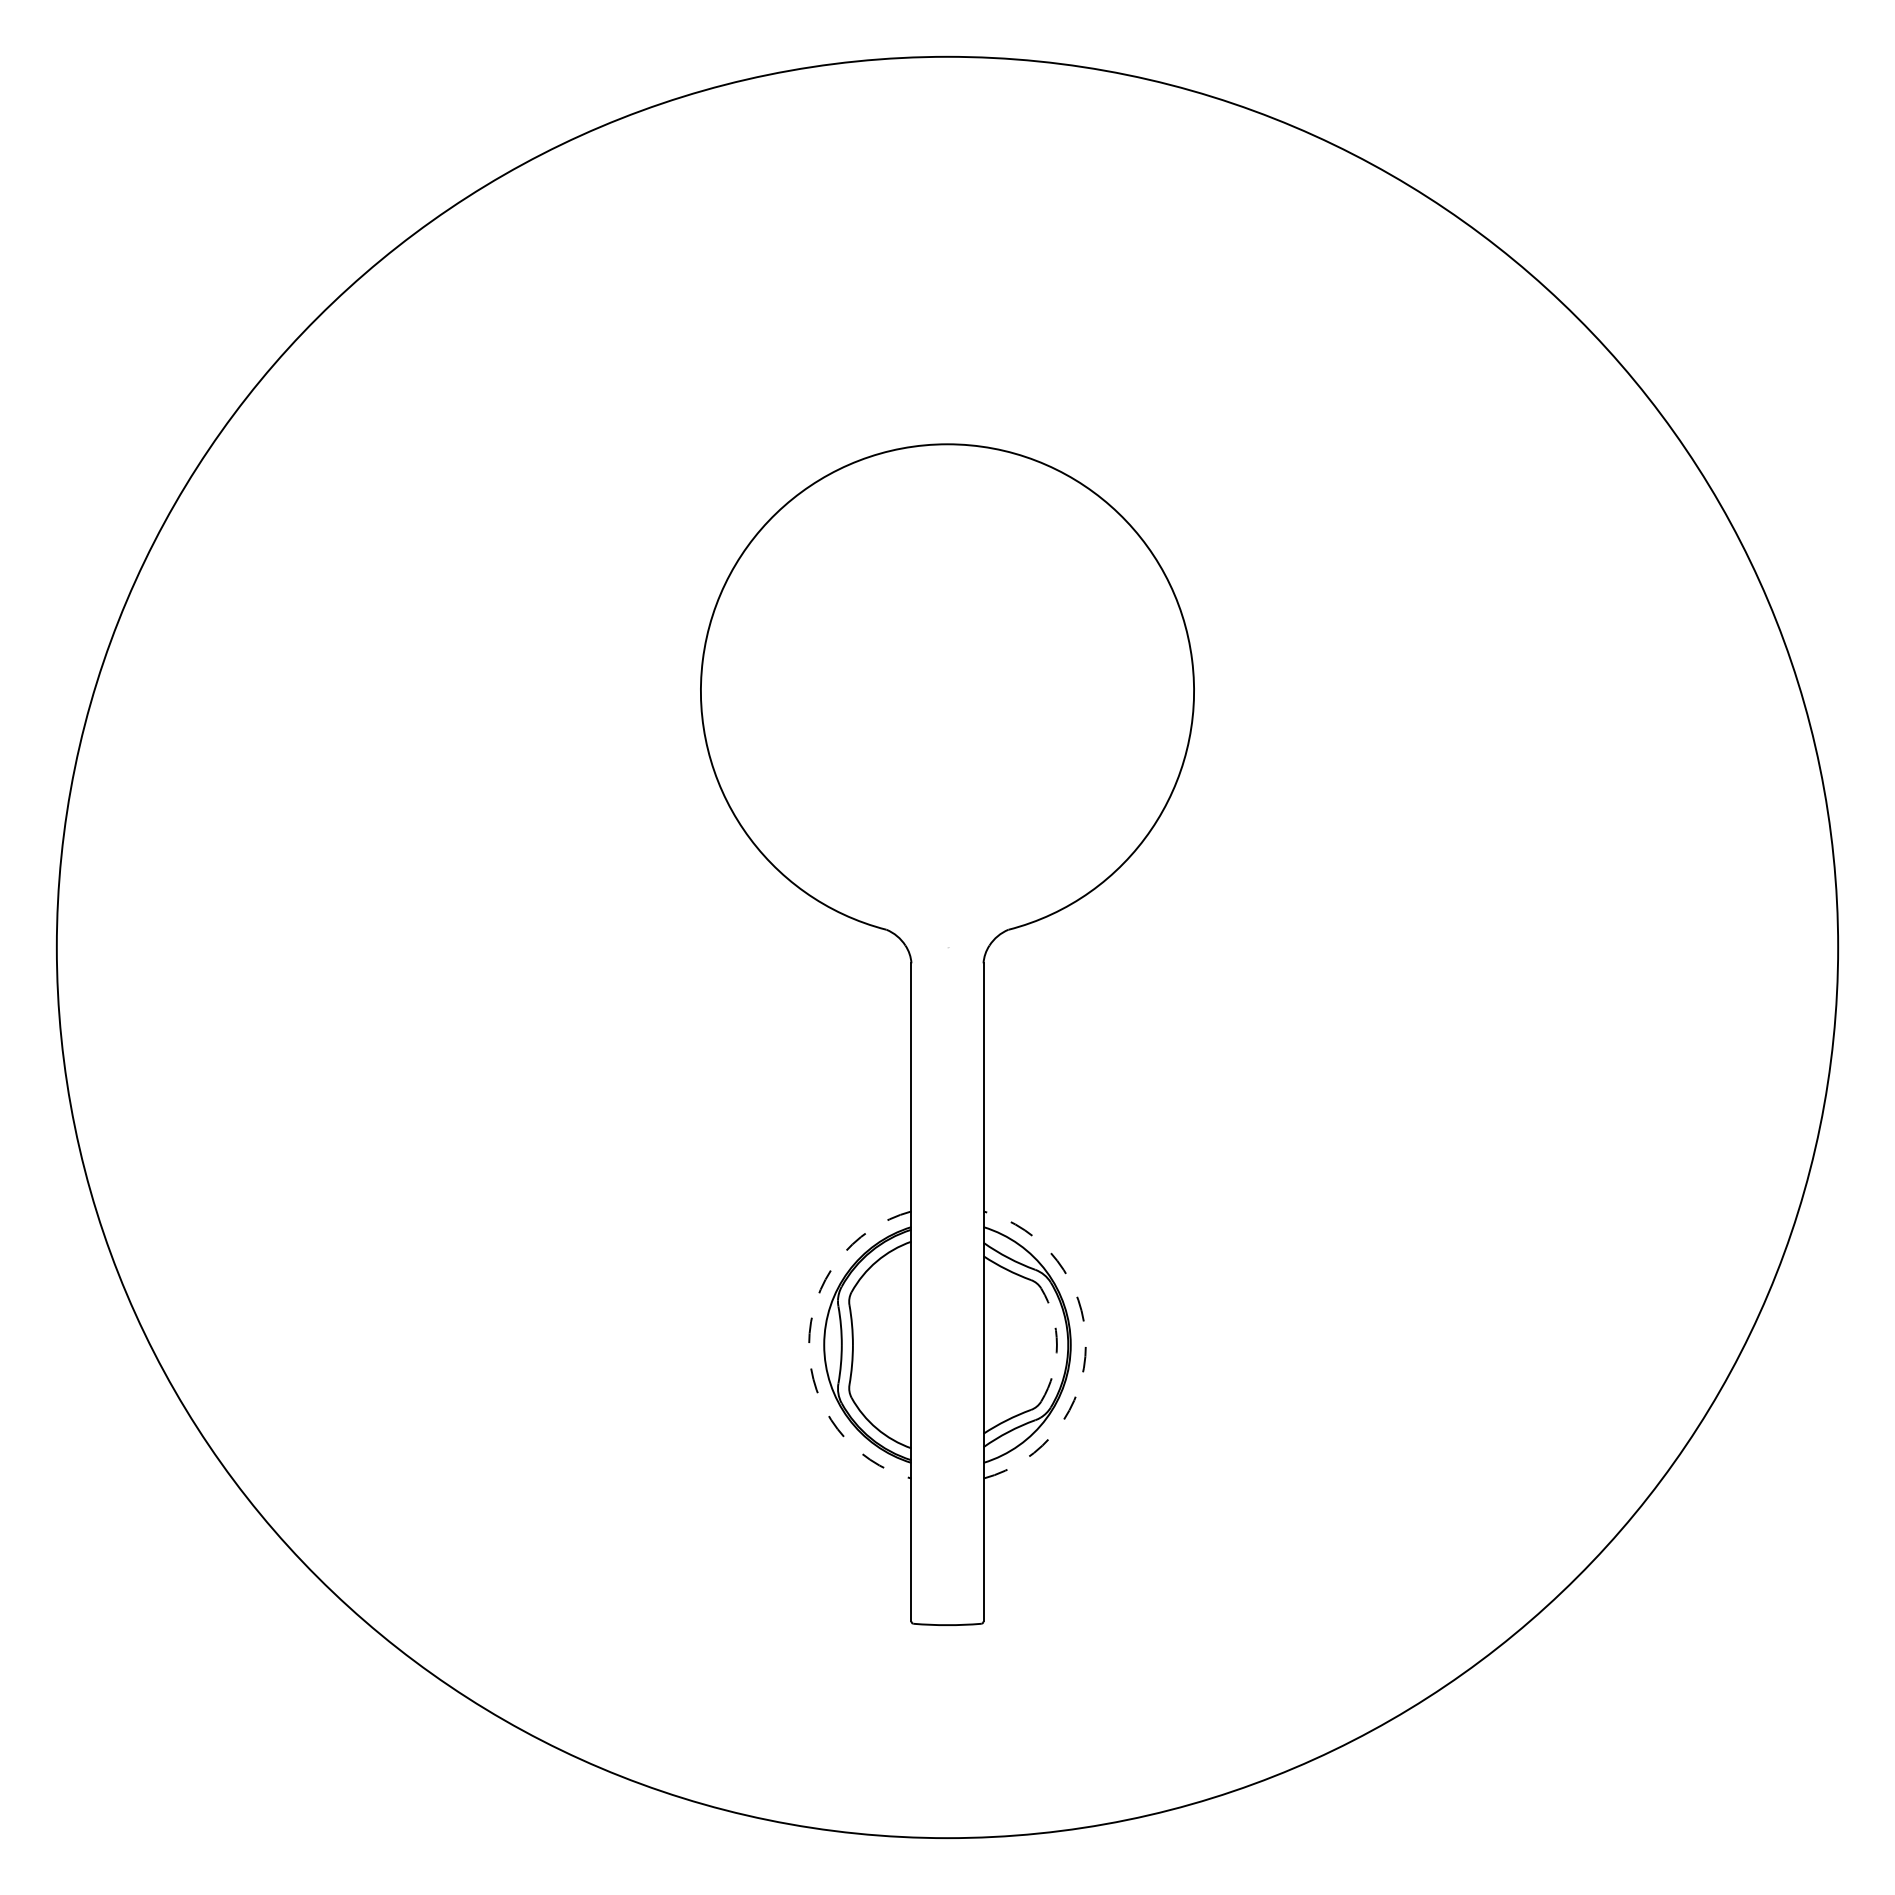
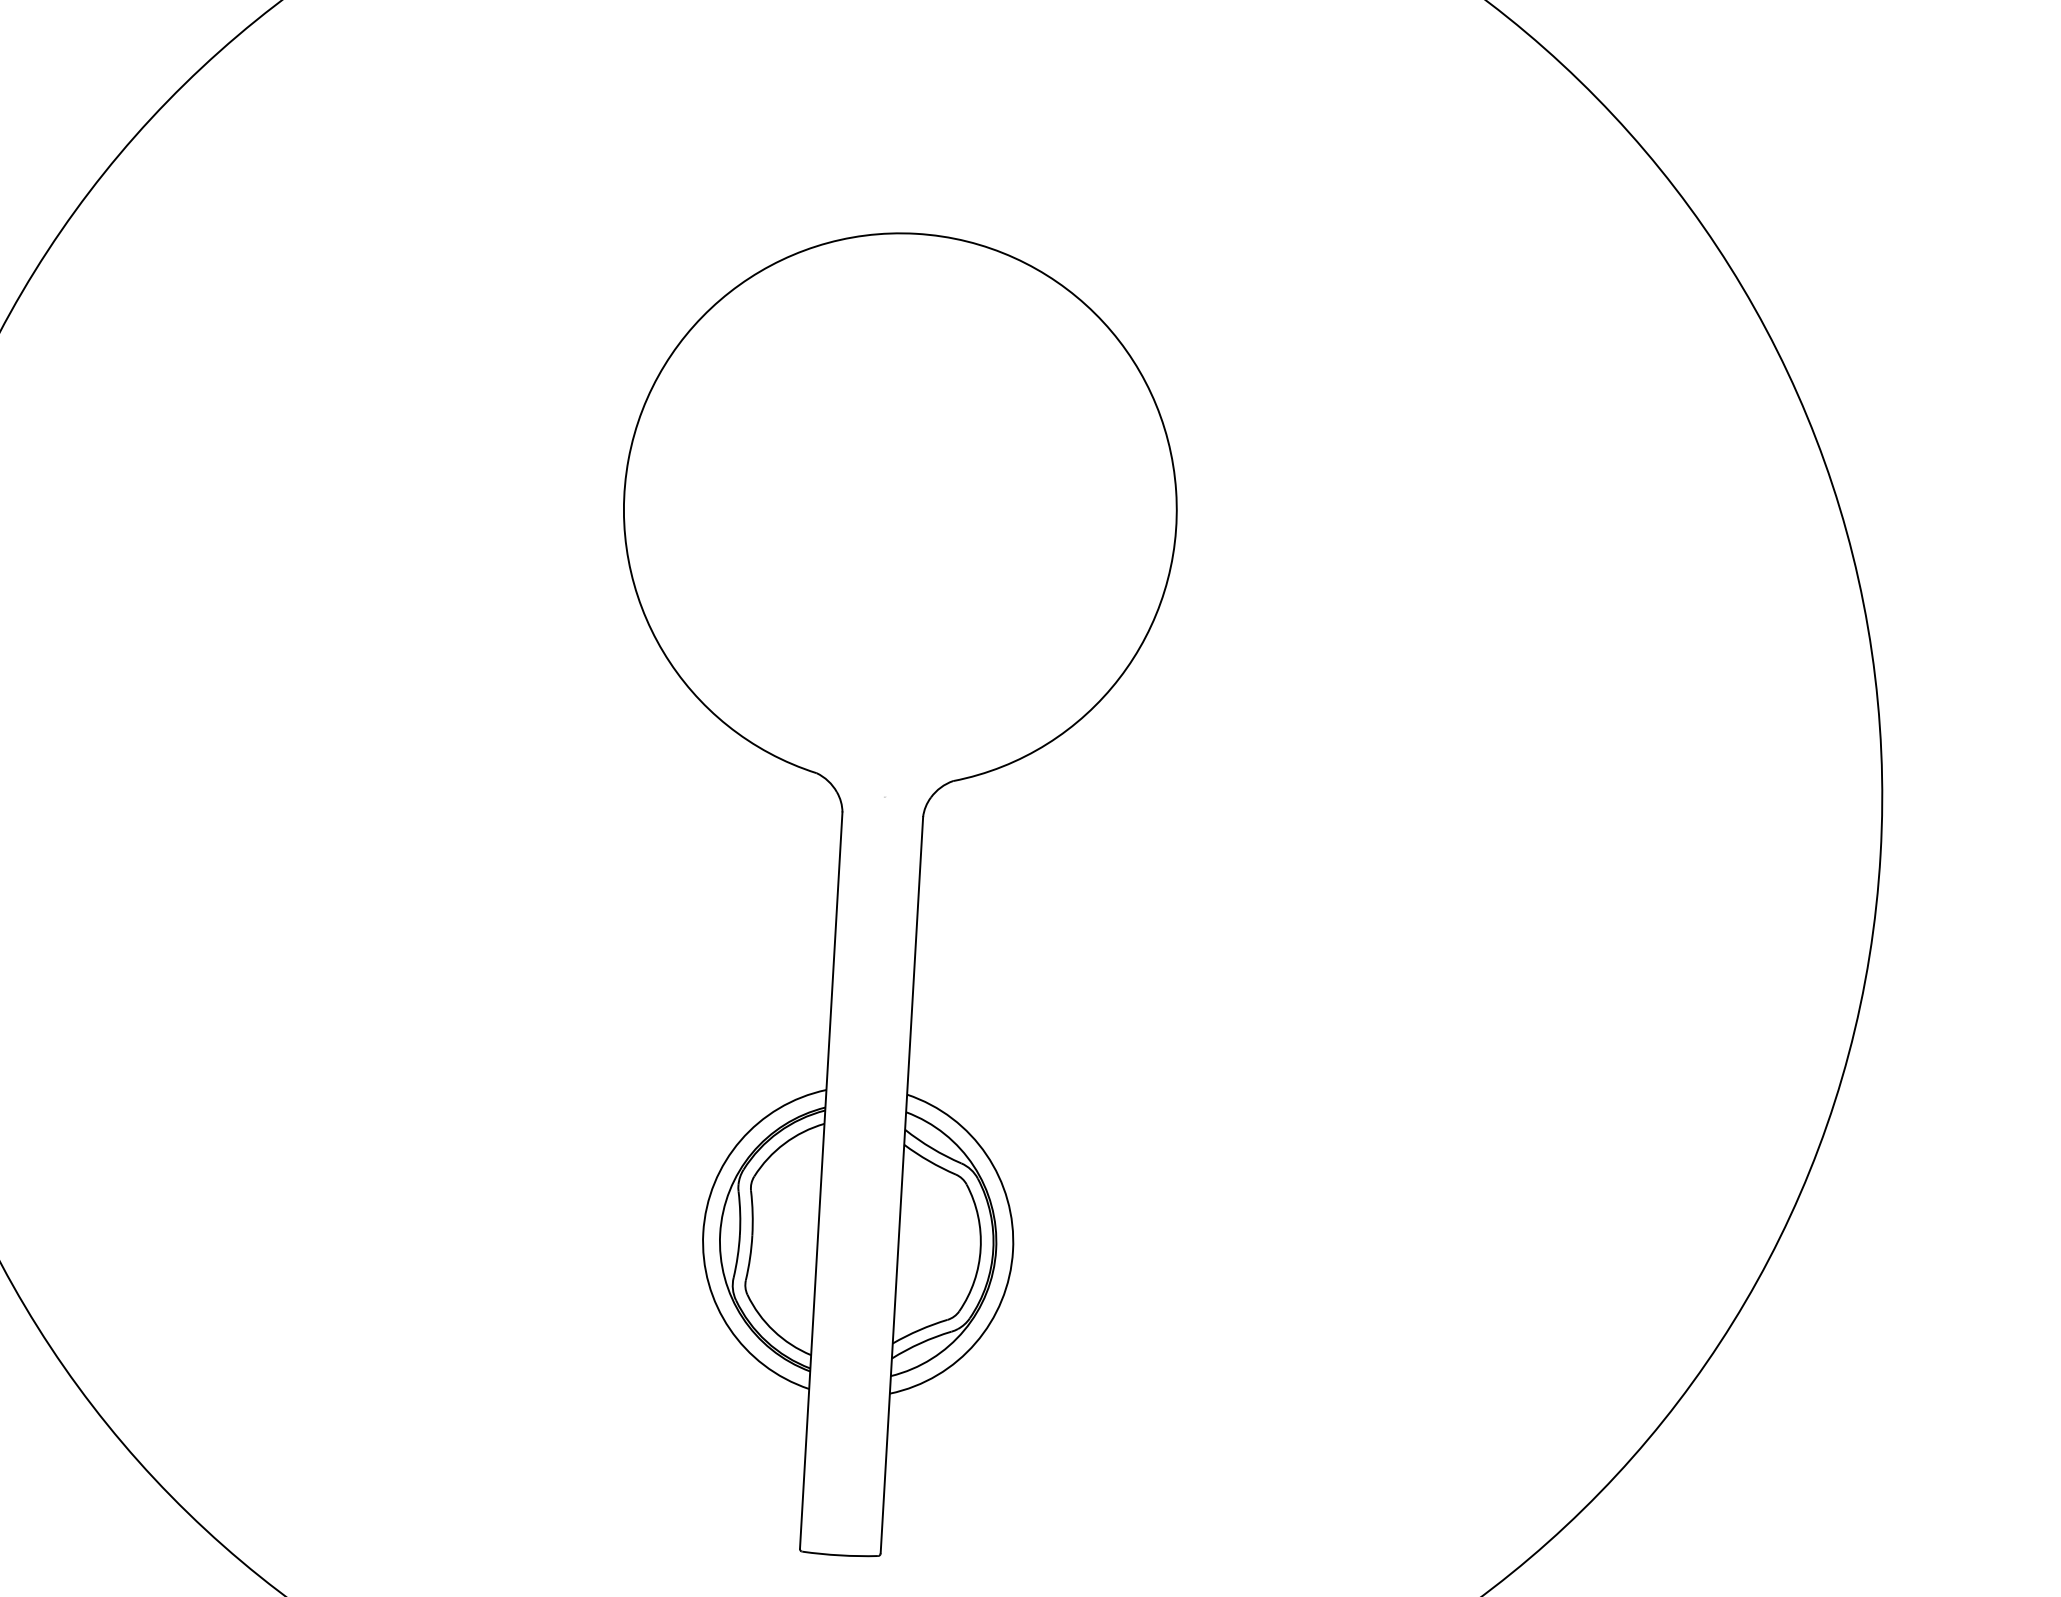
arc: (809, 1345) -> (703, 1233), dashed -> solid
arc: (1056, 1345) -> (980, 1249), dashed -> solid
arc: (1085, 1345) -> (1012, 1251), dashed -> solid

